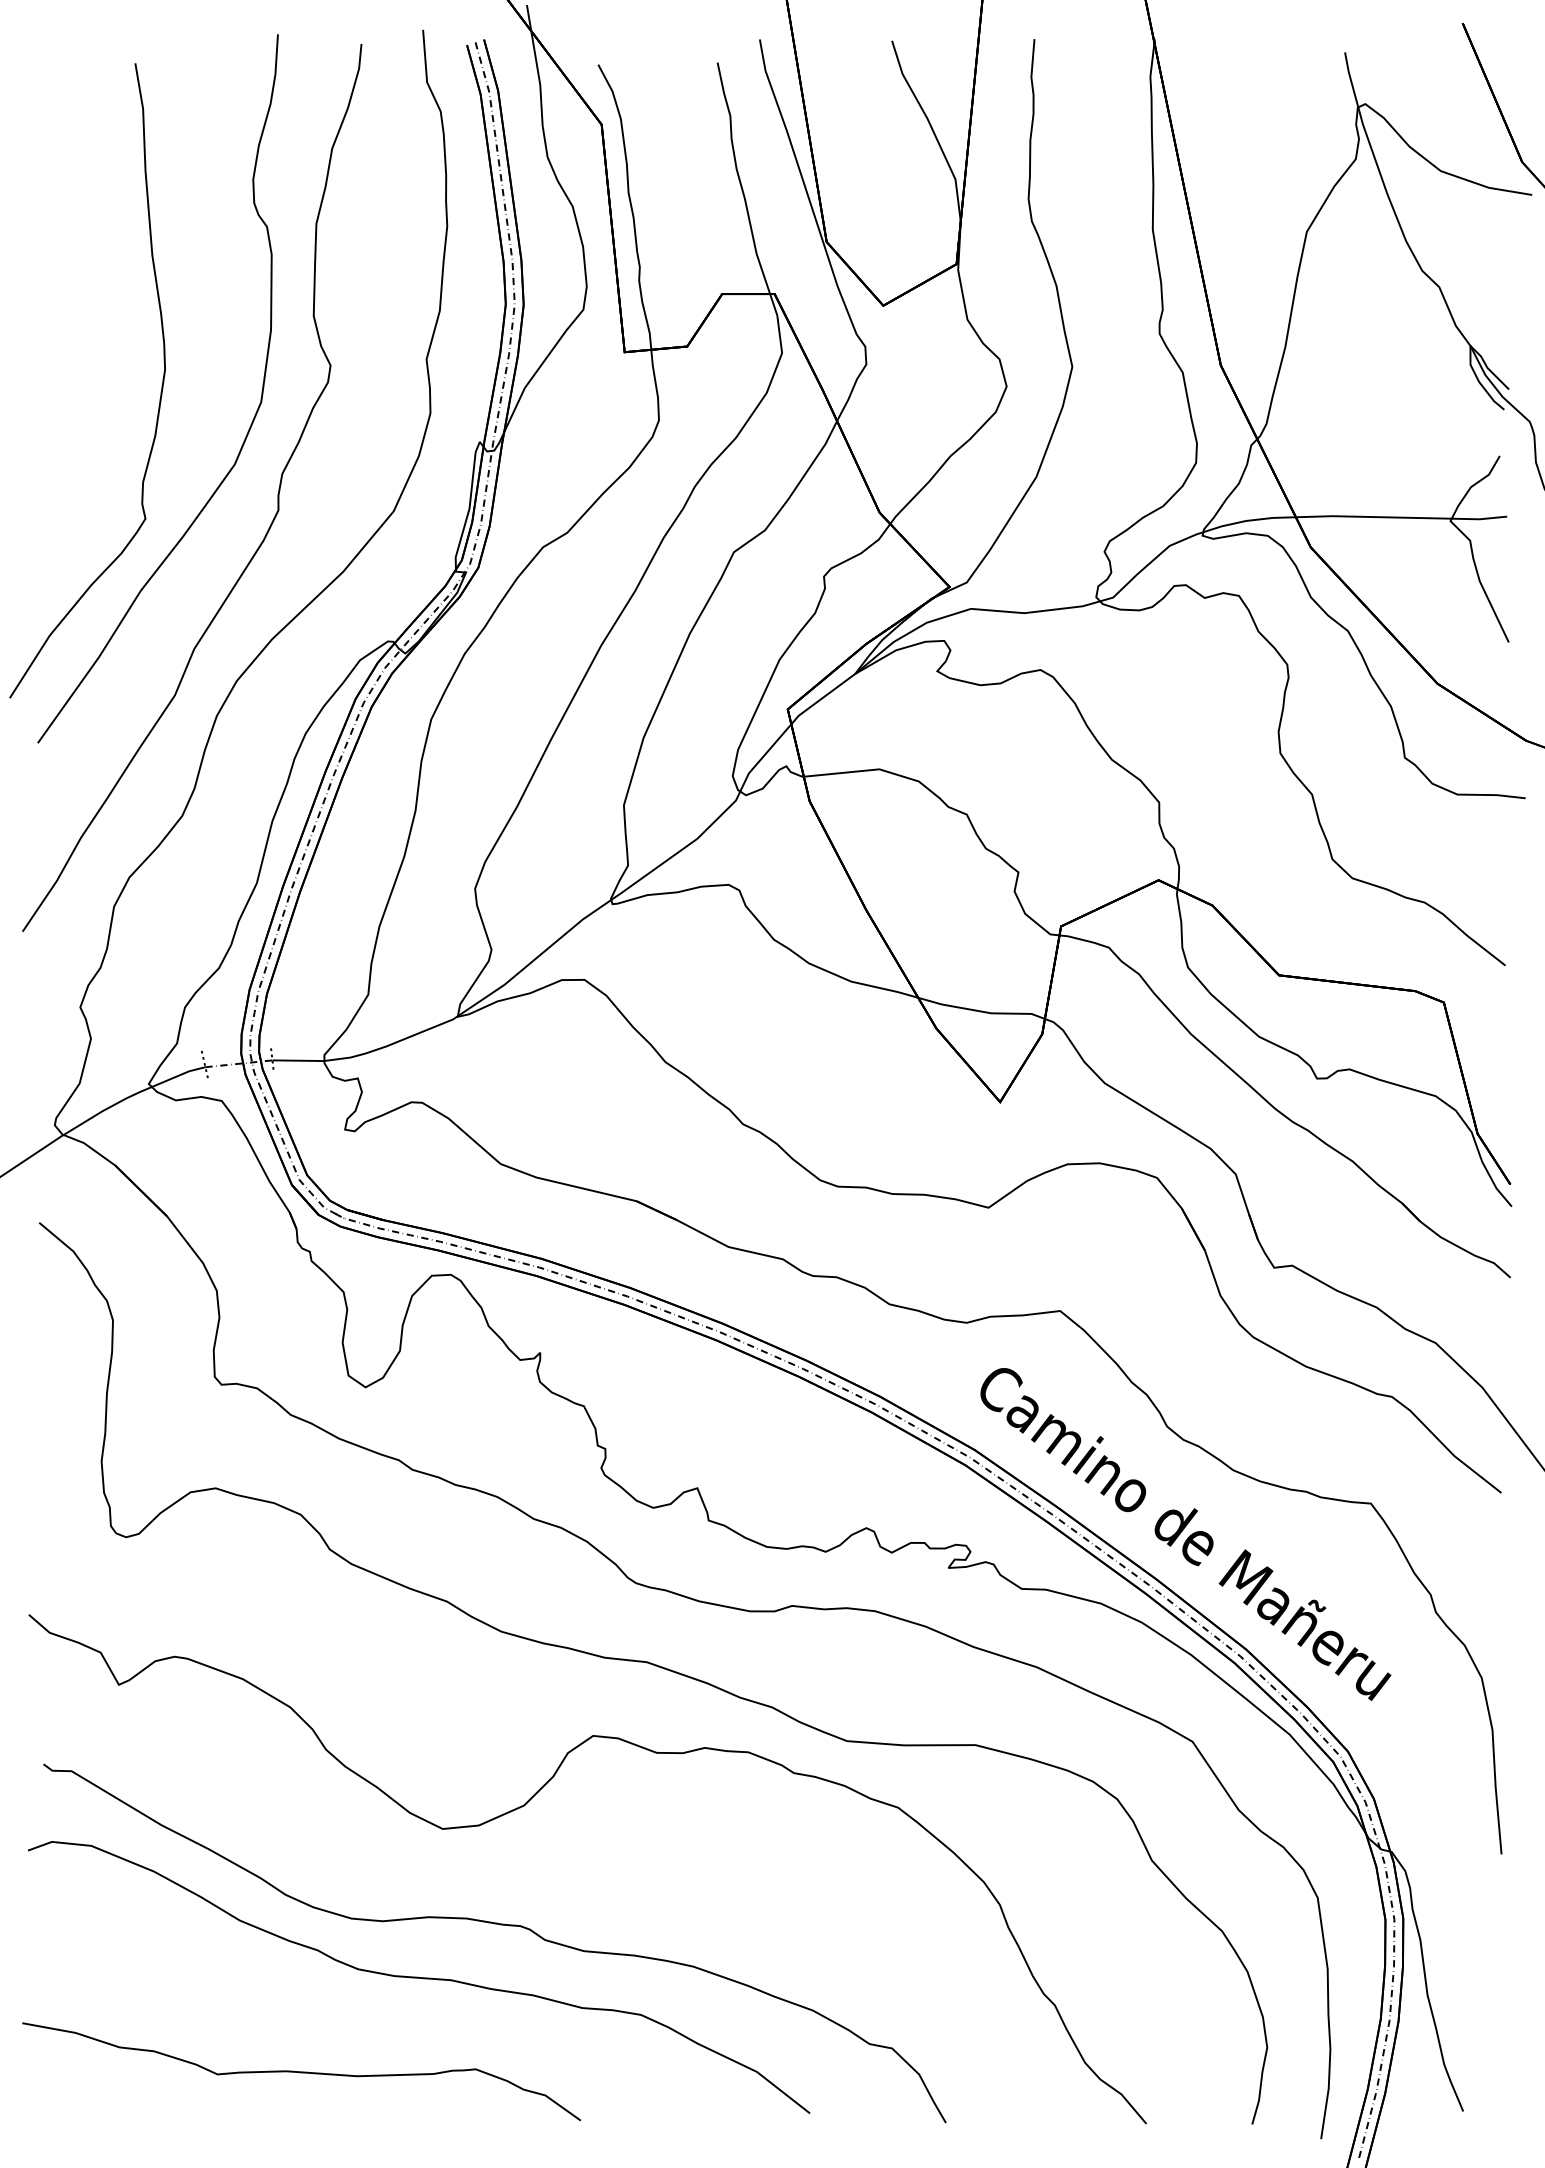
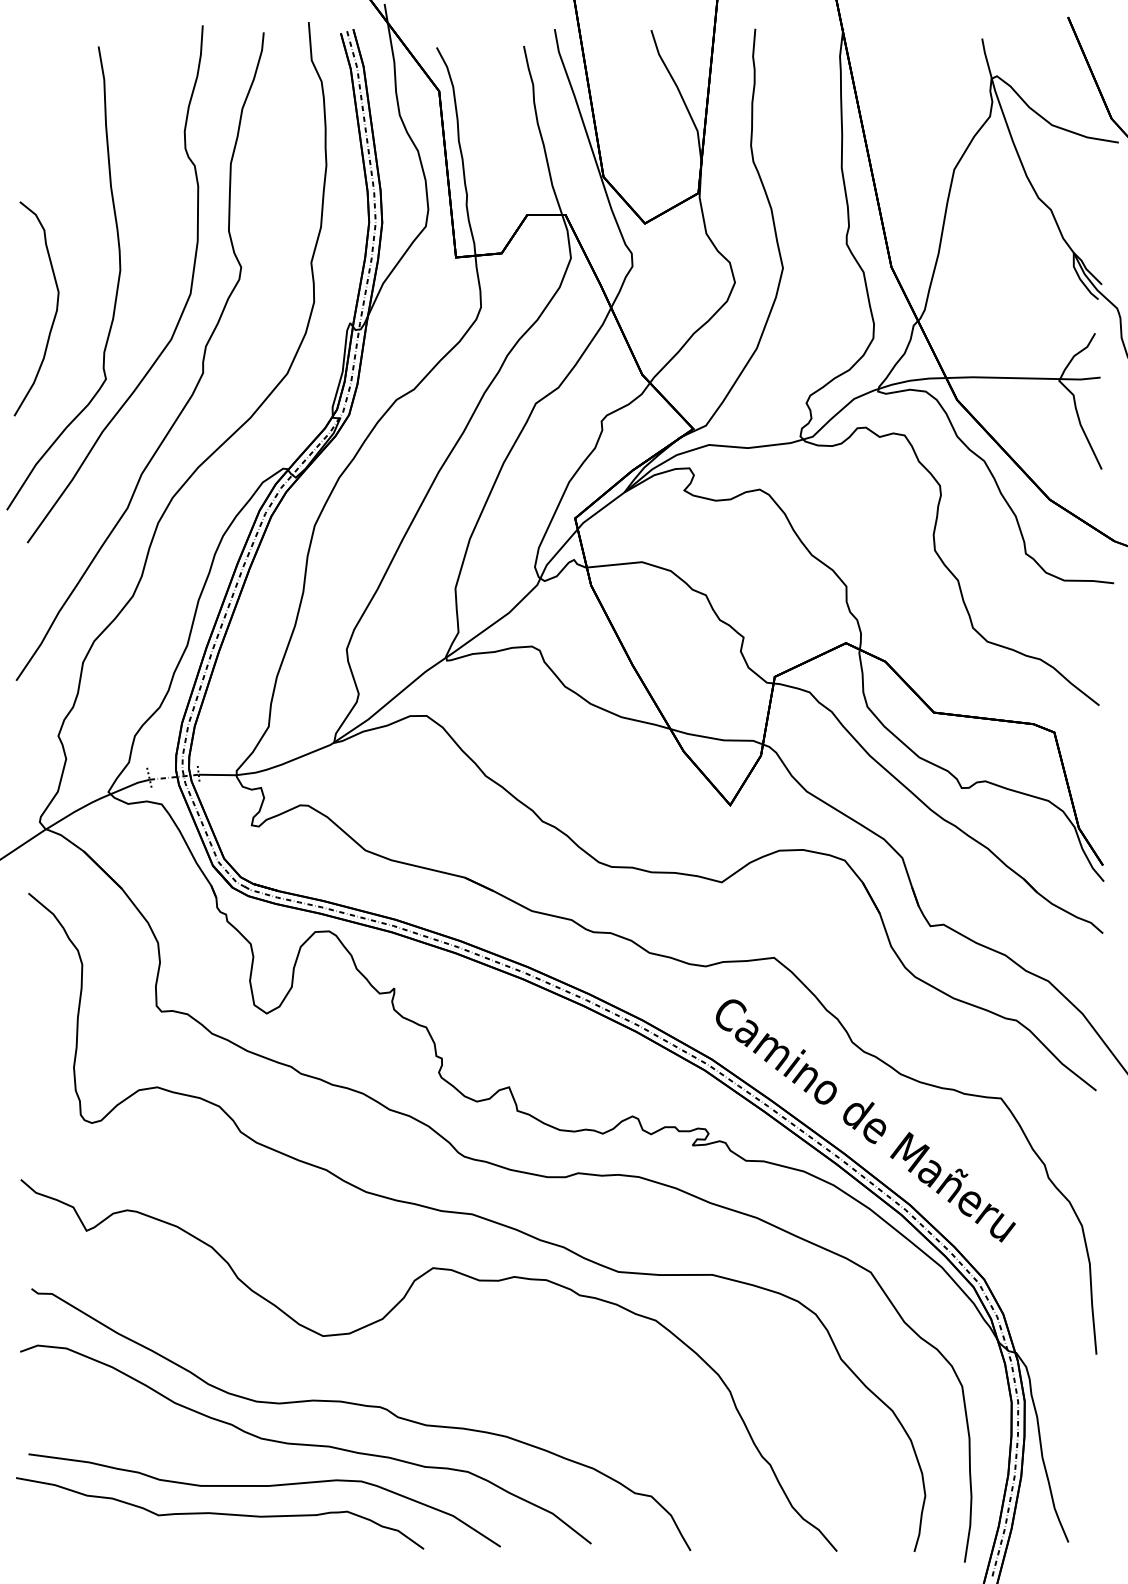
curve: (75, 430) -> (54, 314), added
curve: (362, 2034) -> (264, 1486), added

